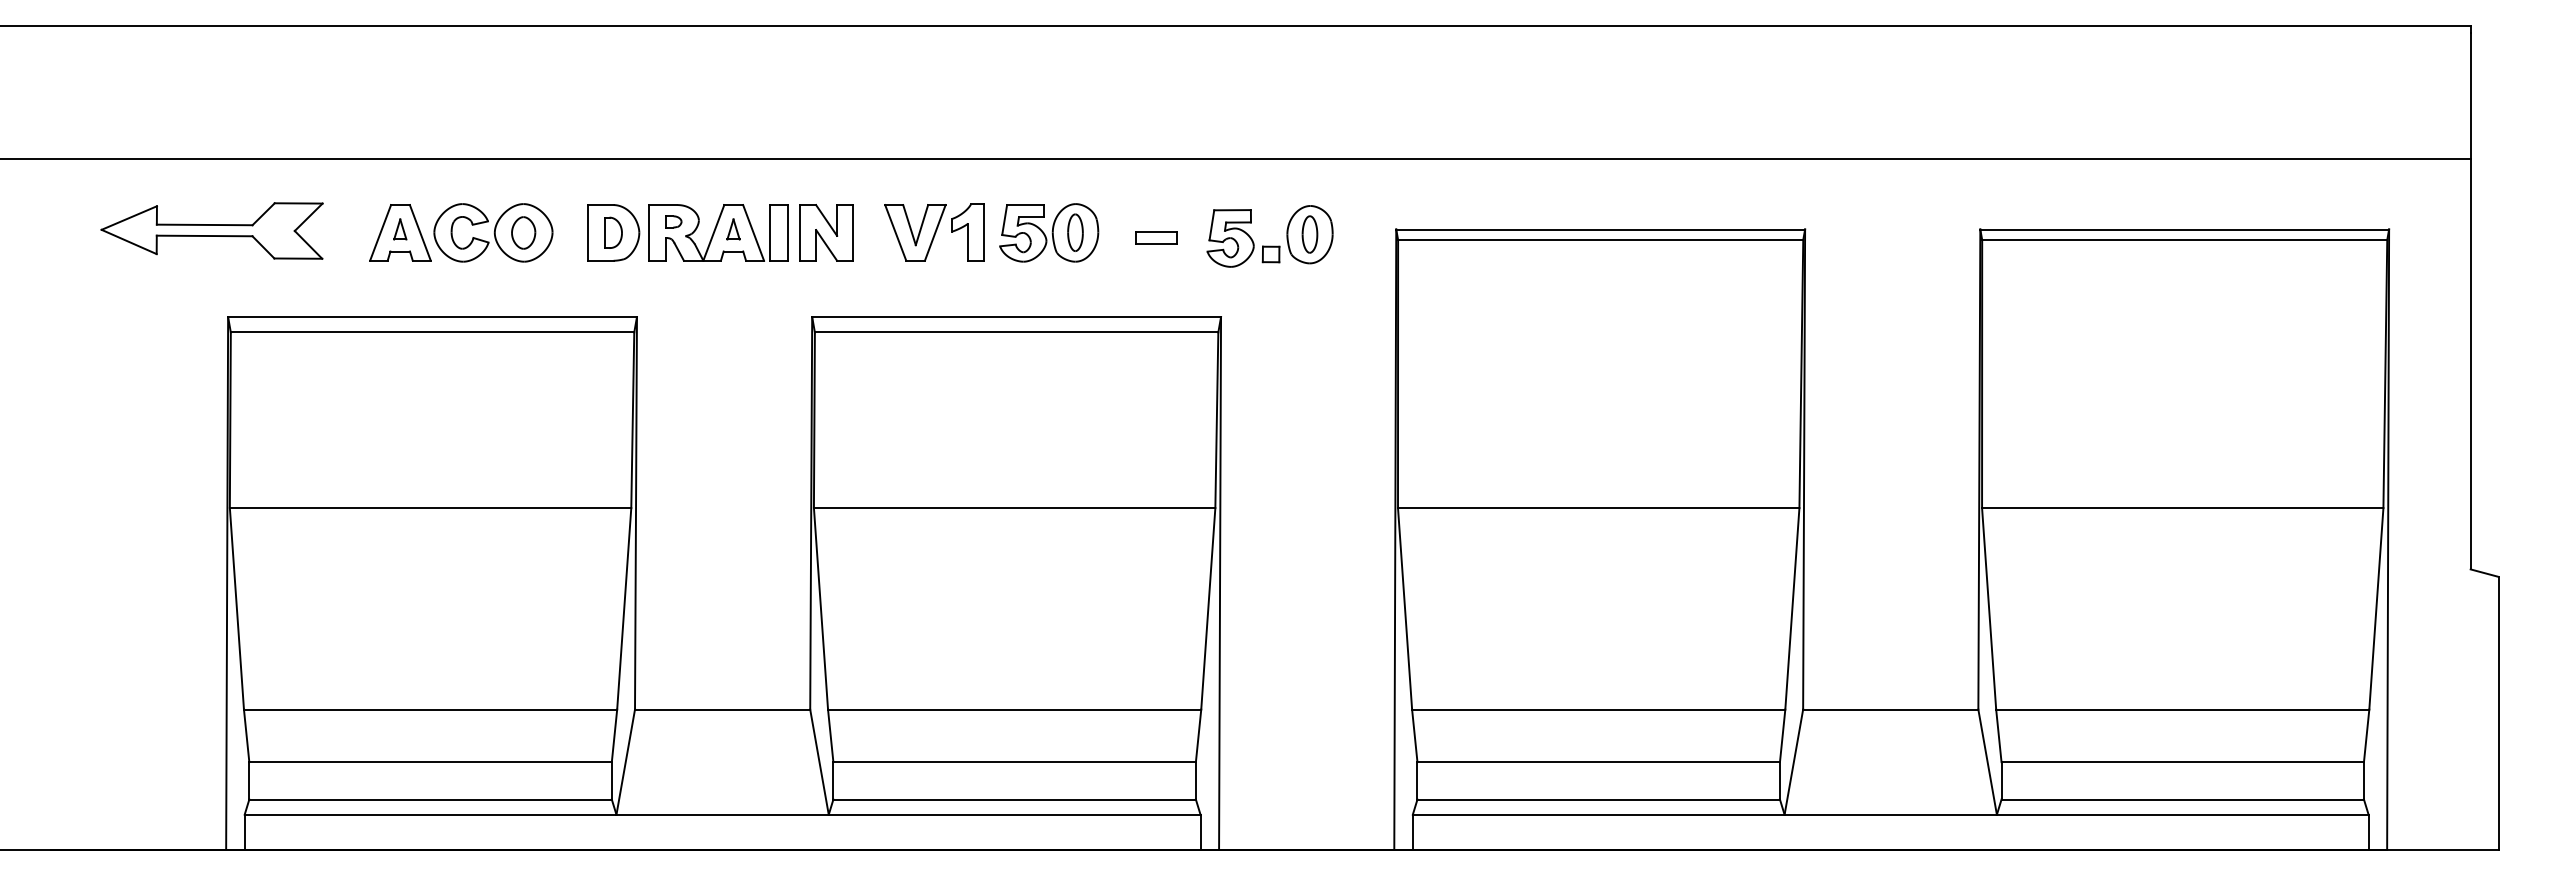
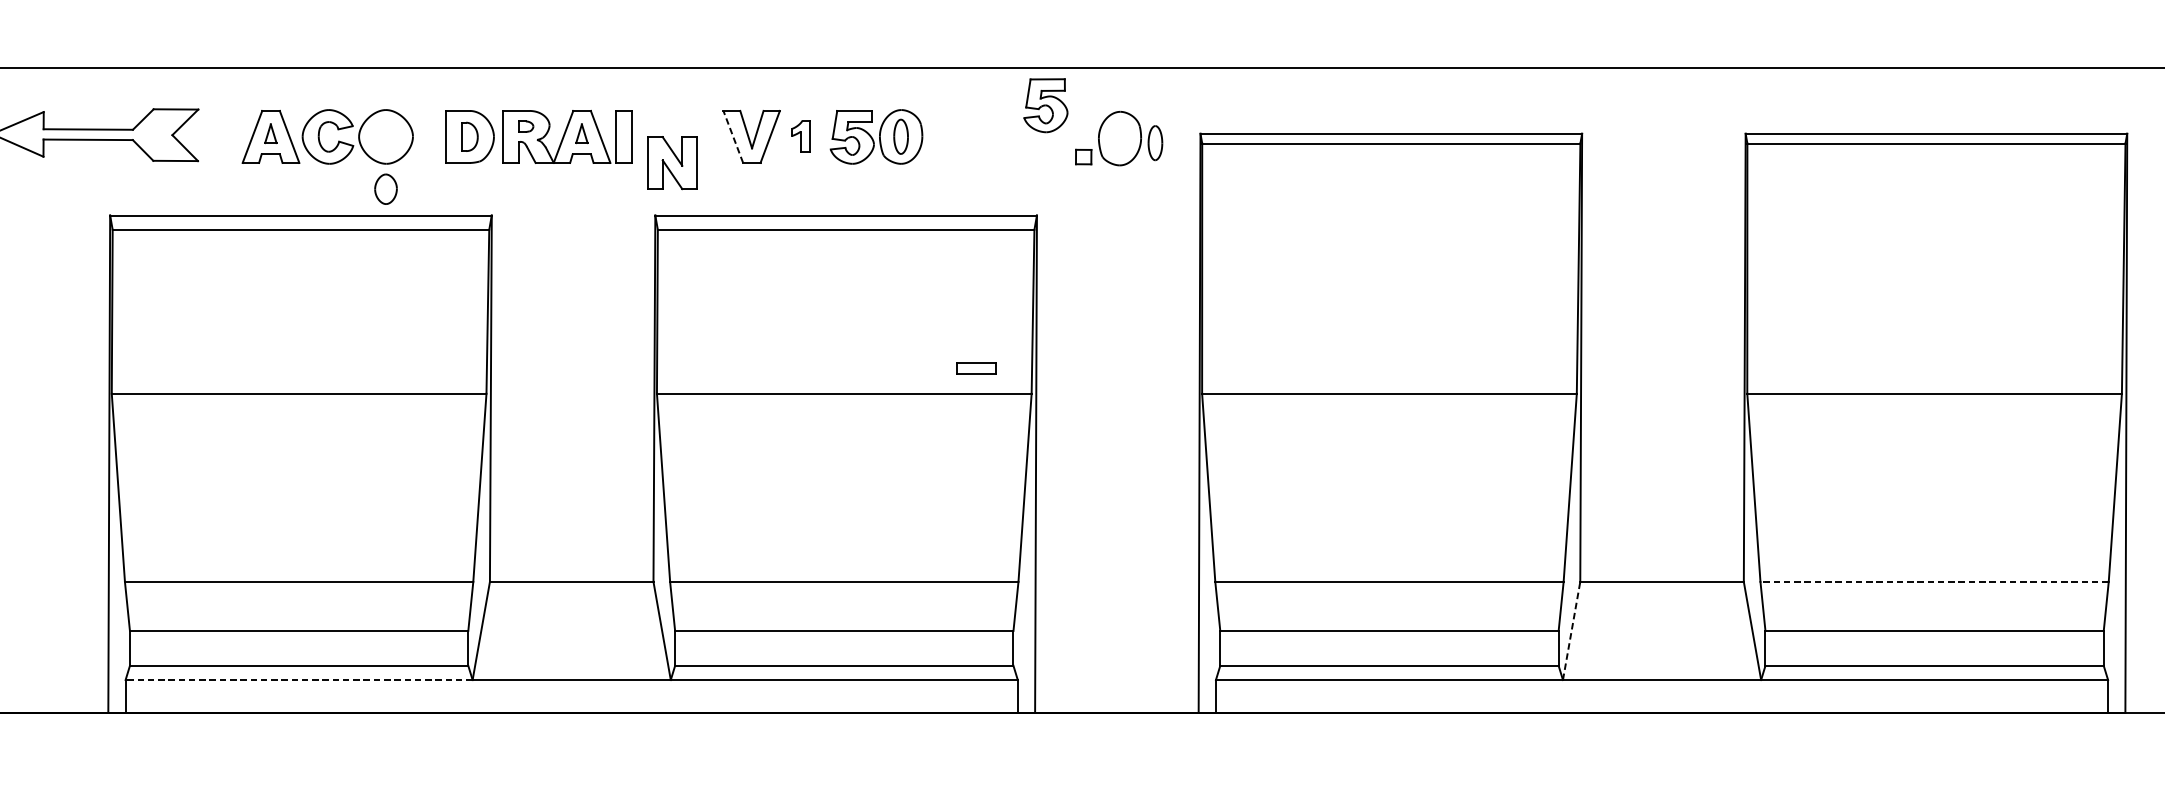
part: (523, 232) -> (385, 188), moved
part: (826, 232) -> (672, 162), moved
line: (895, 232) -> (733, 136), solid -> dashed
part: (967, 232) -> (800, 136), size x0.6
part: (1309, 234) -> (1154, 143), moved
part: (1156, 237) -> (976, 368), moved
part: (1230, 238) -> (1045, 105), moved
line: (2182, 709) -> (1934, 581), solid -> dashed
line: (1793, 761) -> (1571, 630), solid -> dashed
line: (430, 814) -> (299, 679), solid -> dashed

